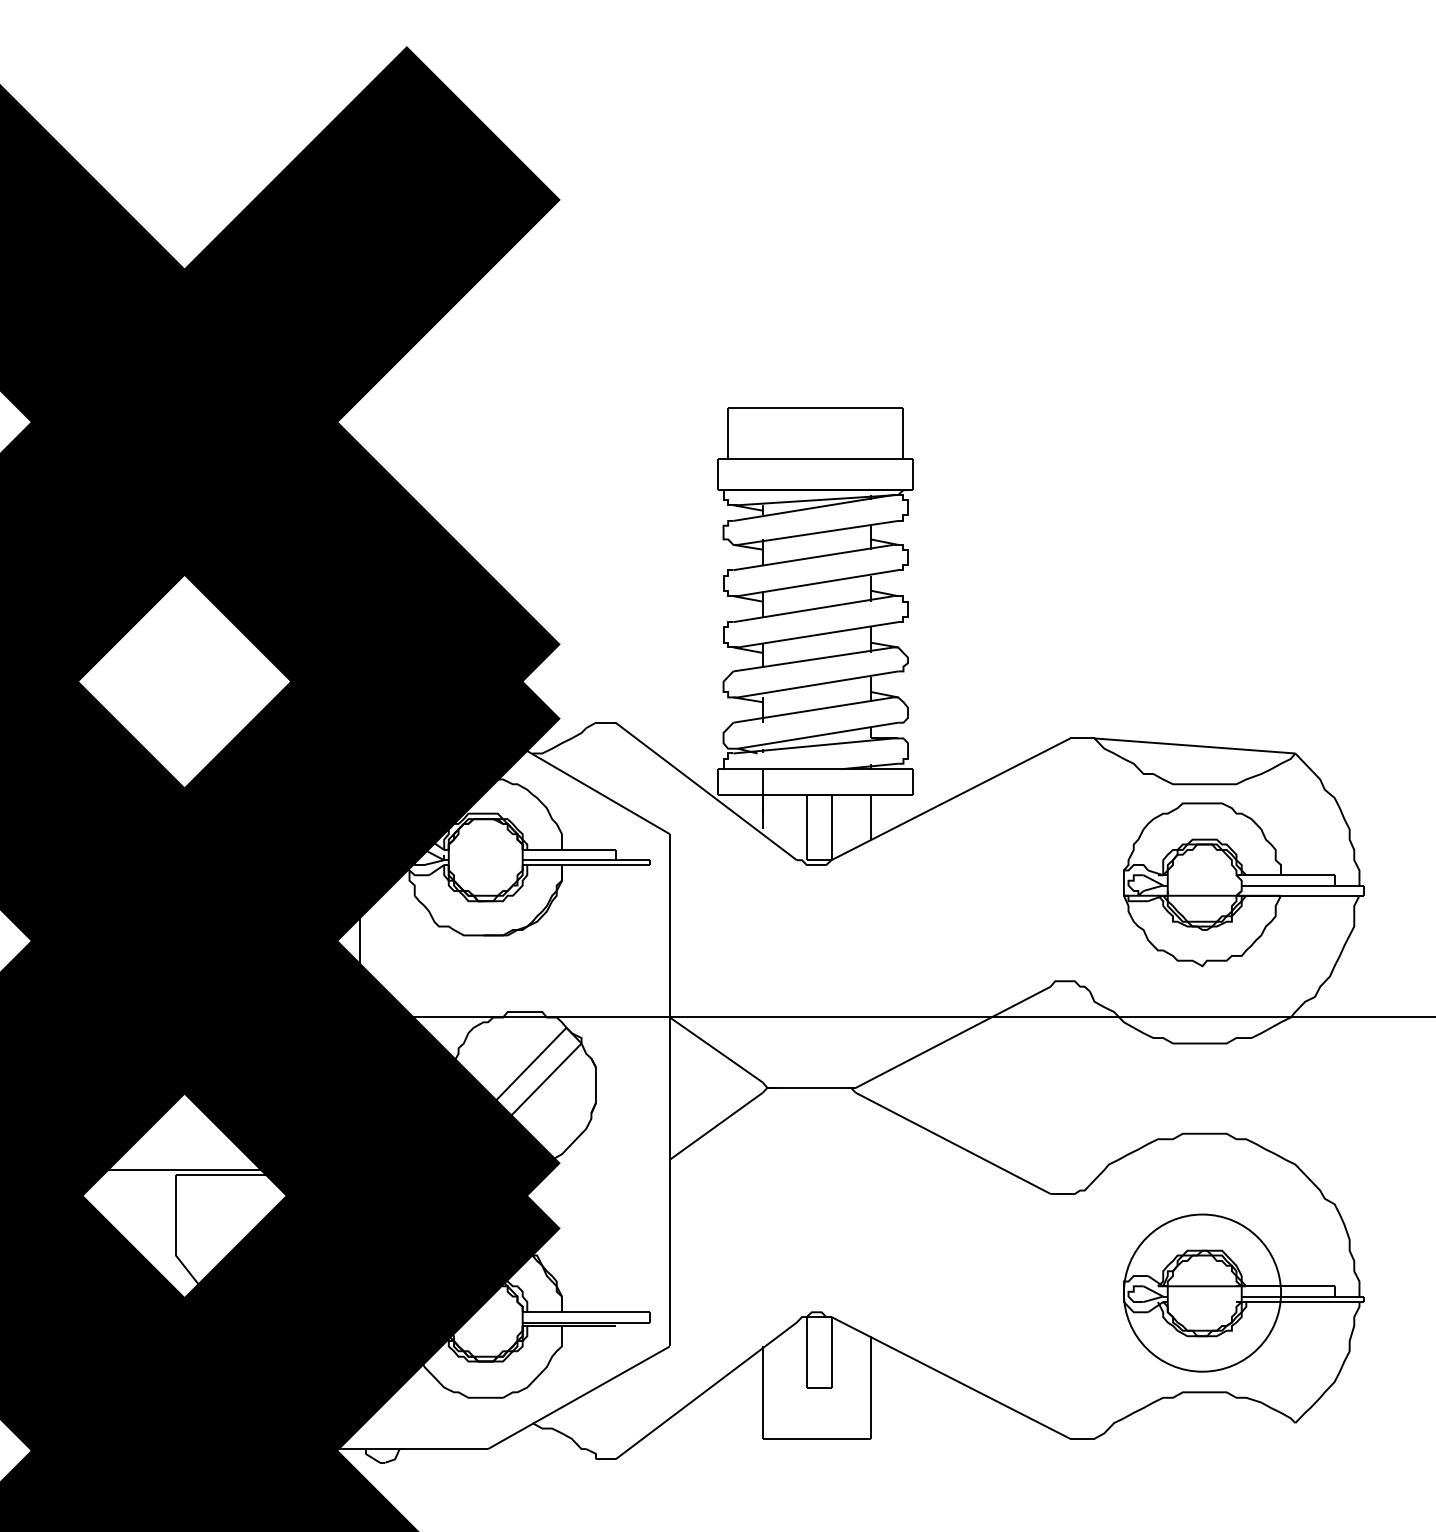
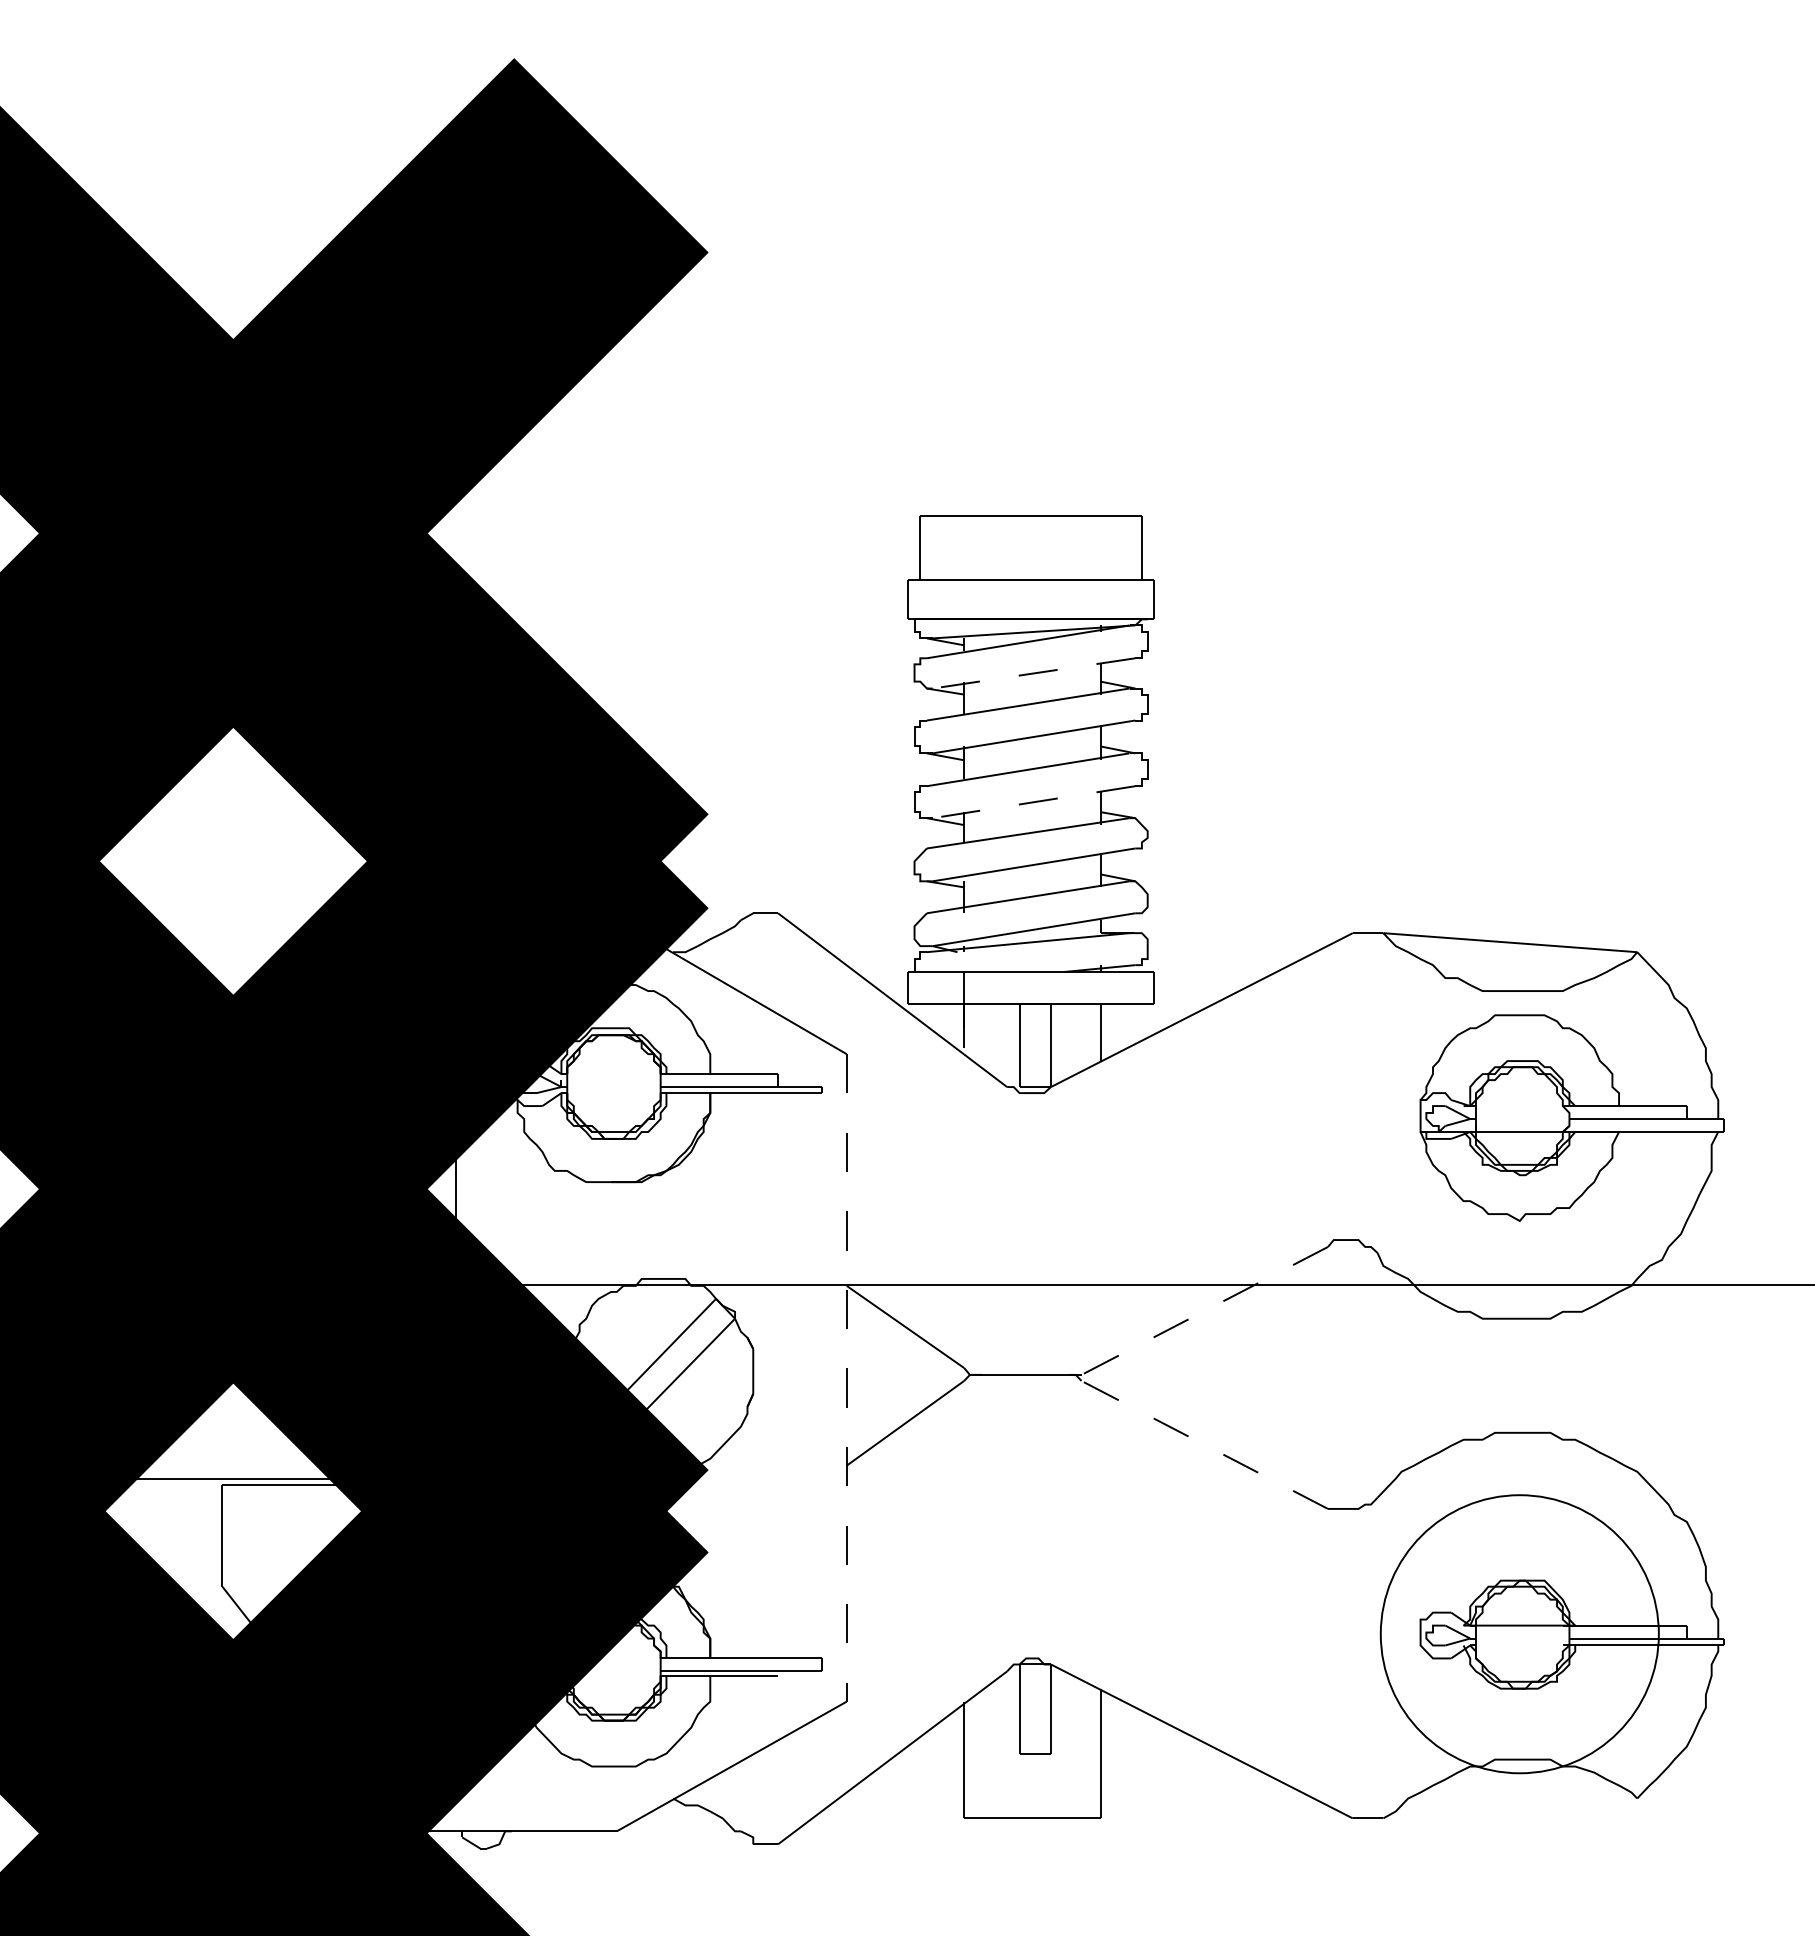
line: (817, 532) -> (1033, 673), solid -> dashed
line: (818, 635) -> (1034, 802), solid -> dashed
line: (952, 1036) -> (1204, 1310), solid -> dashed
line: (669, 1089) -> (846, 1377), solid -> dashed
line: (952, 1143) -> (1204, 1444), solid -> dashed
circle: (1202, 1292) -> (1519, 1633), size x1.4

